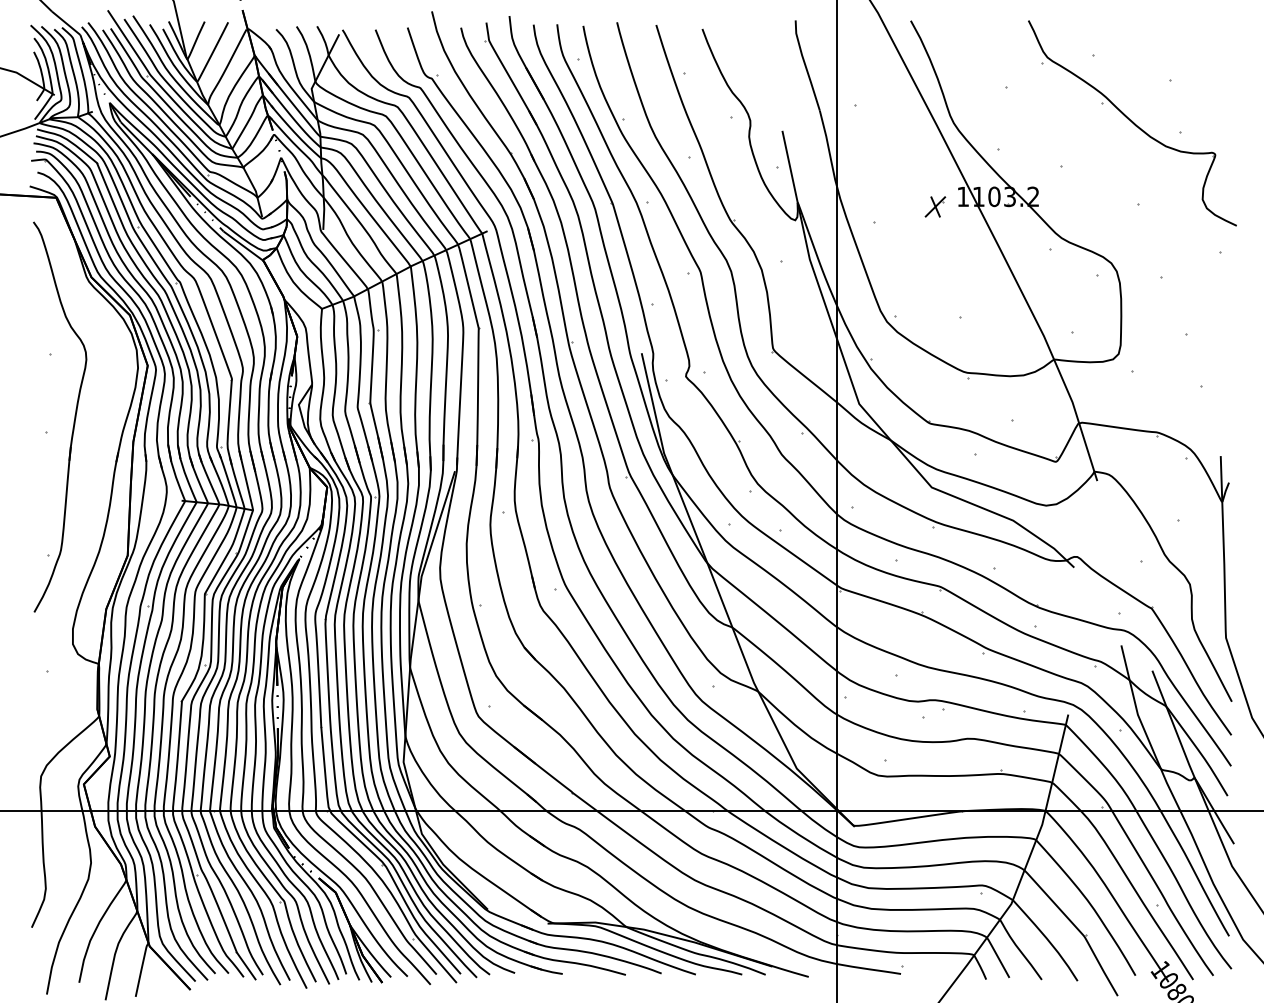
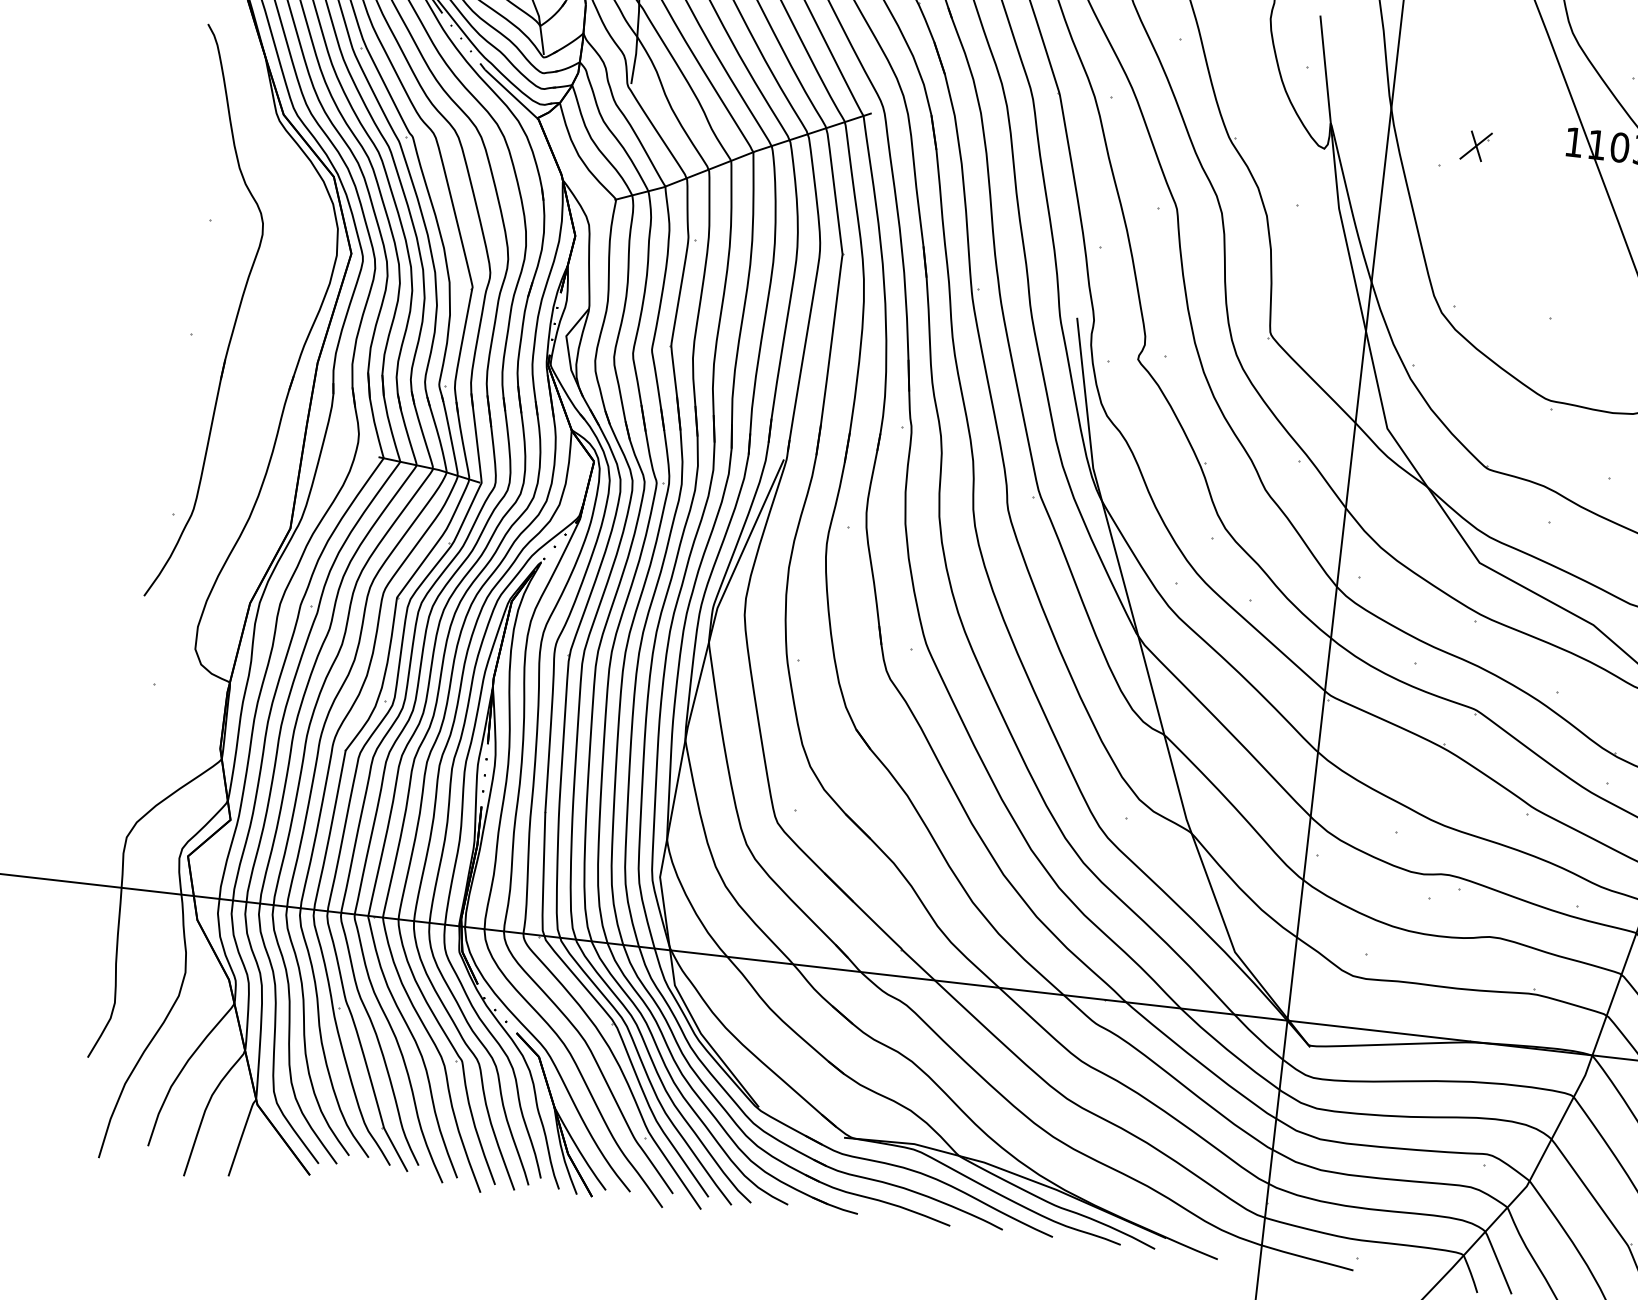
part: (935, 206) -> (1476, 145), moved

